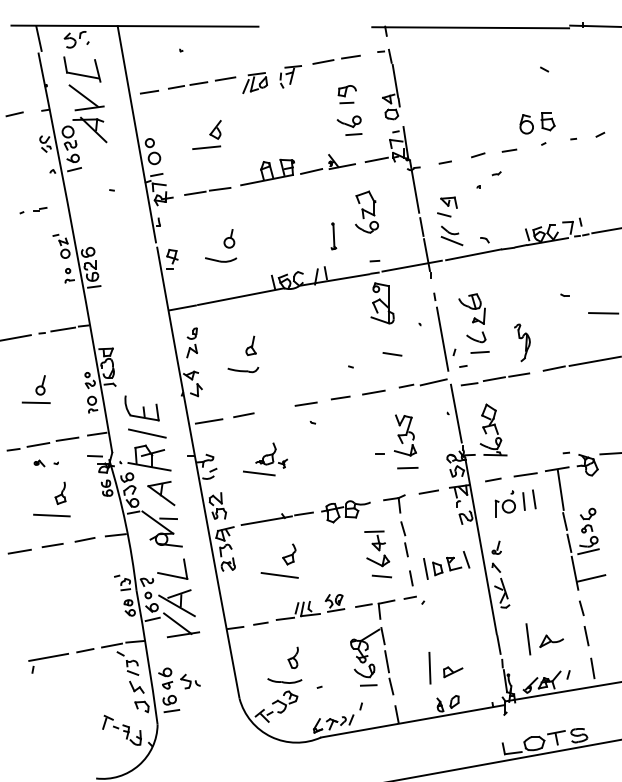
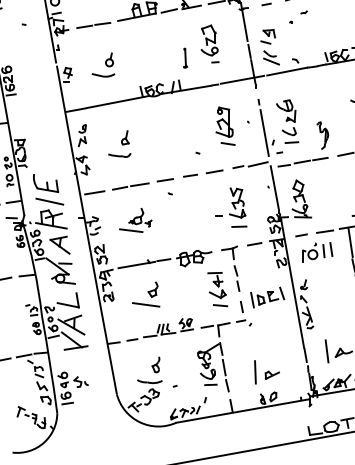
line: (374, 261) -> (215, 62), moved
part: (382, 303) -> (224, 122), moved
line: (271, 410) -> (140, 184), added

